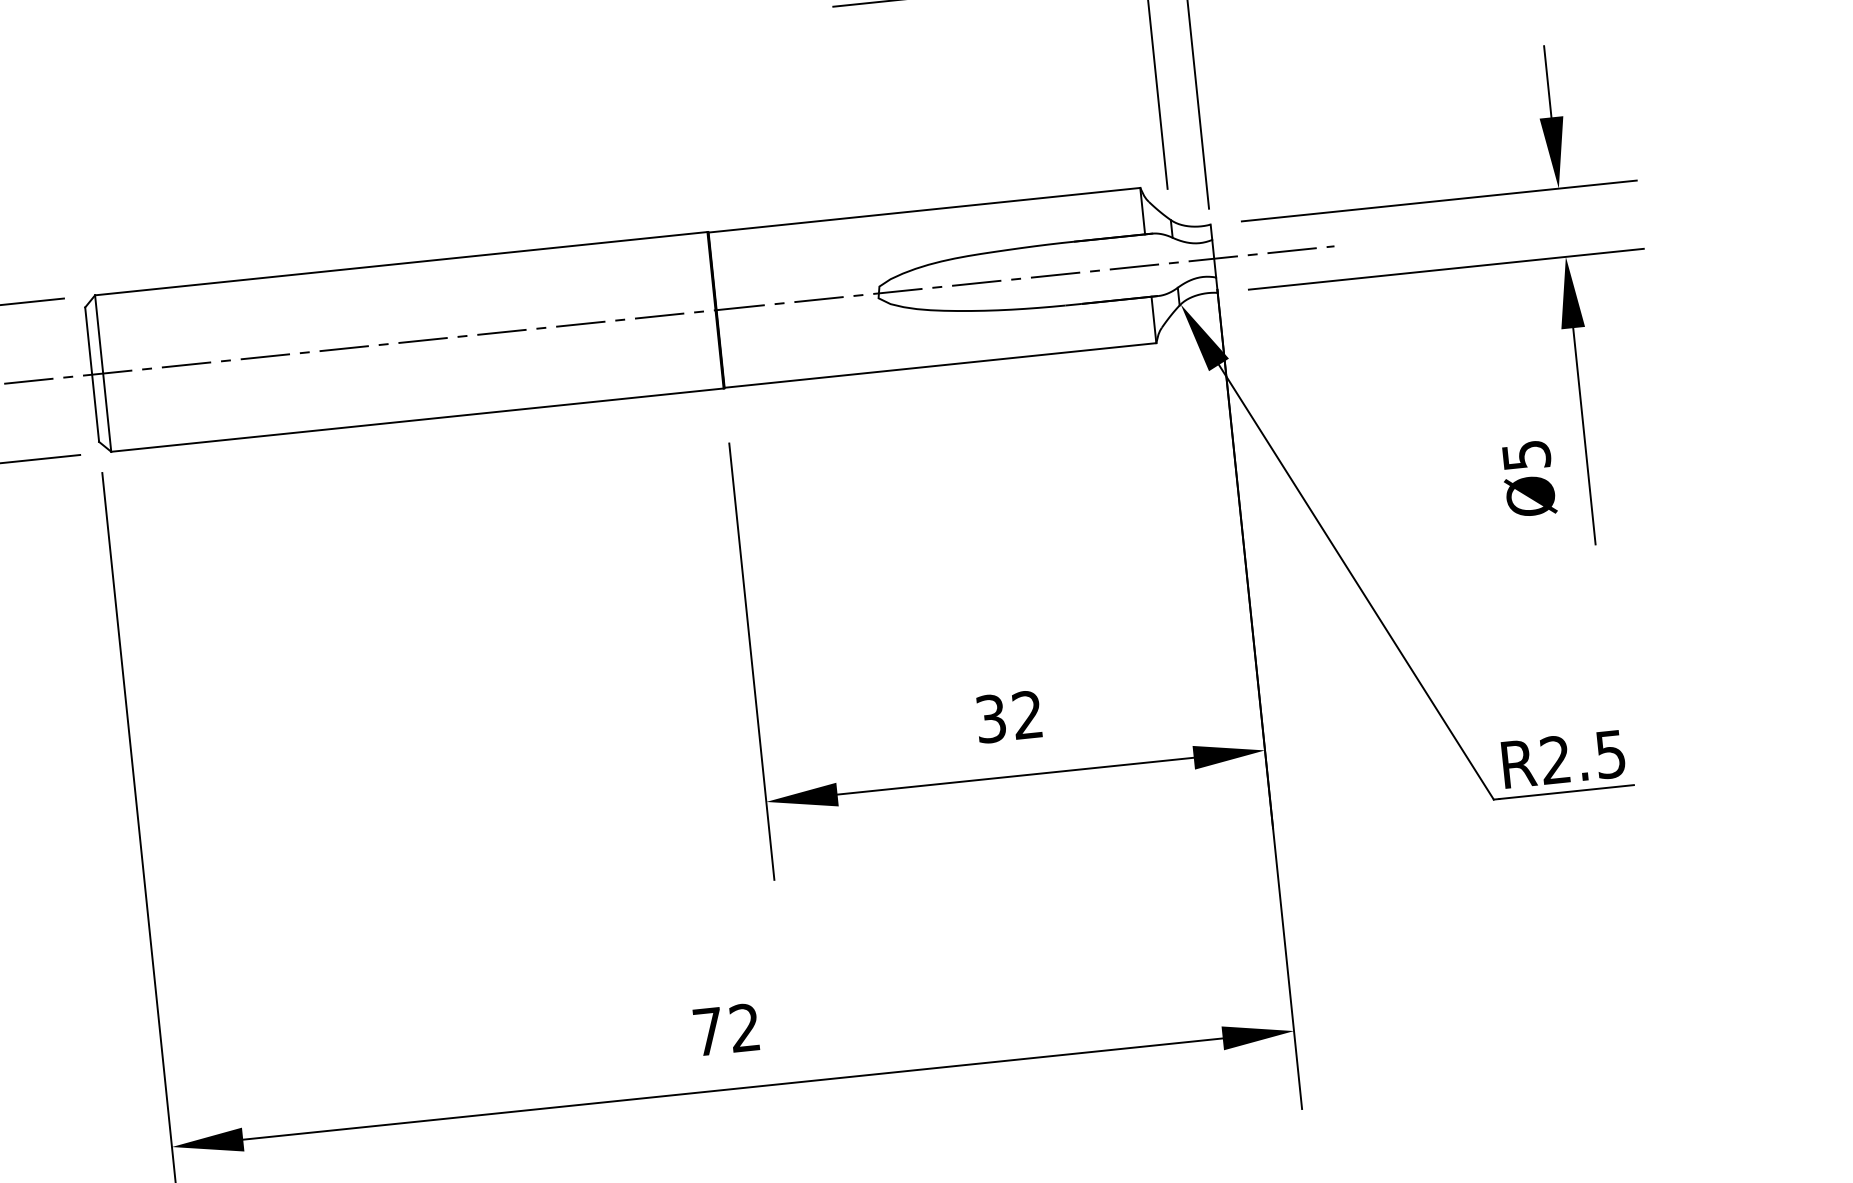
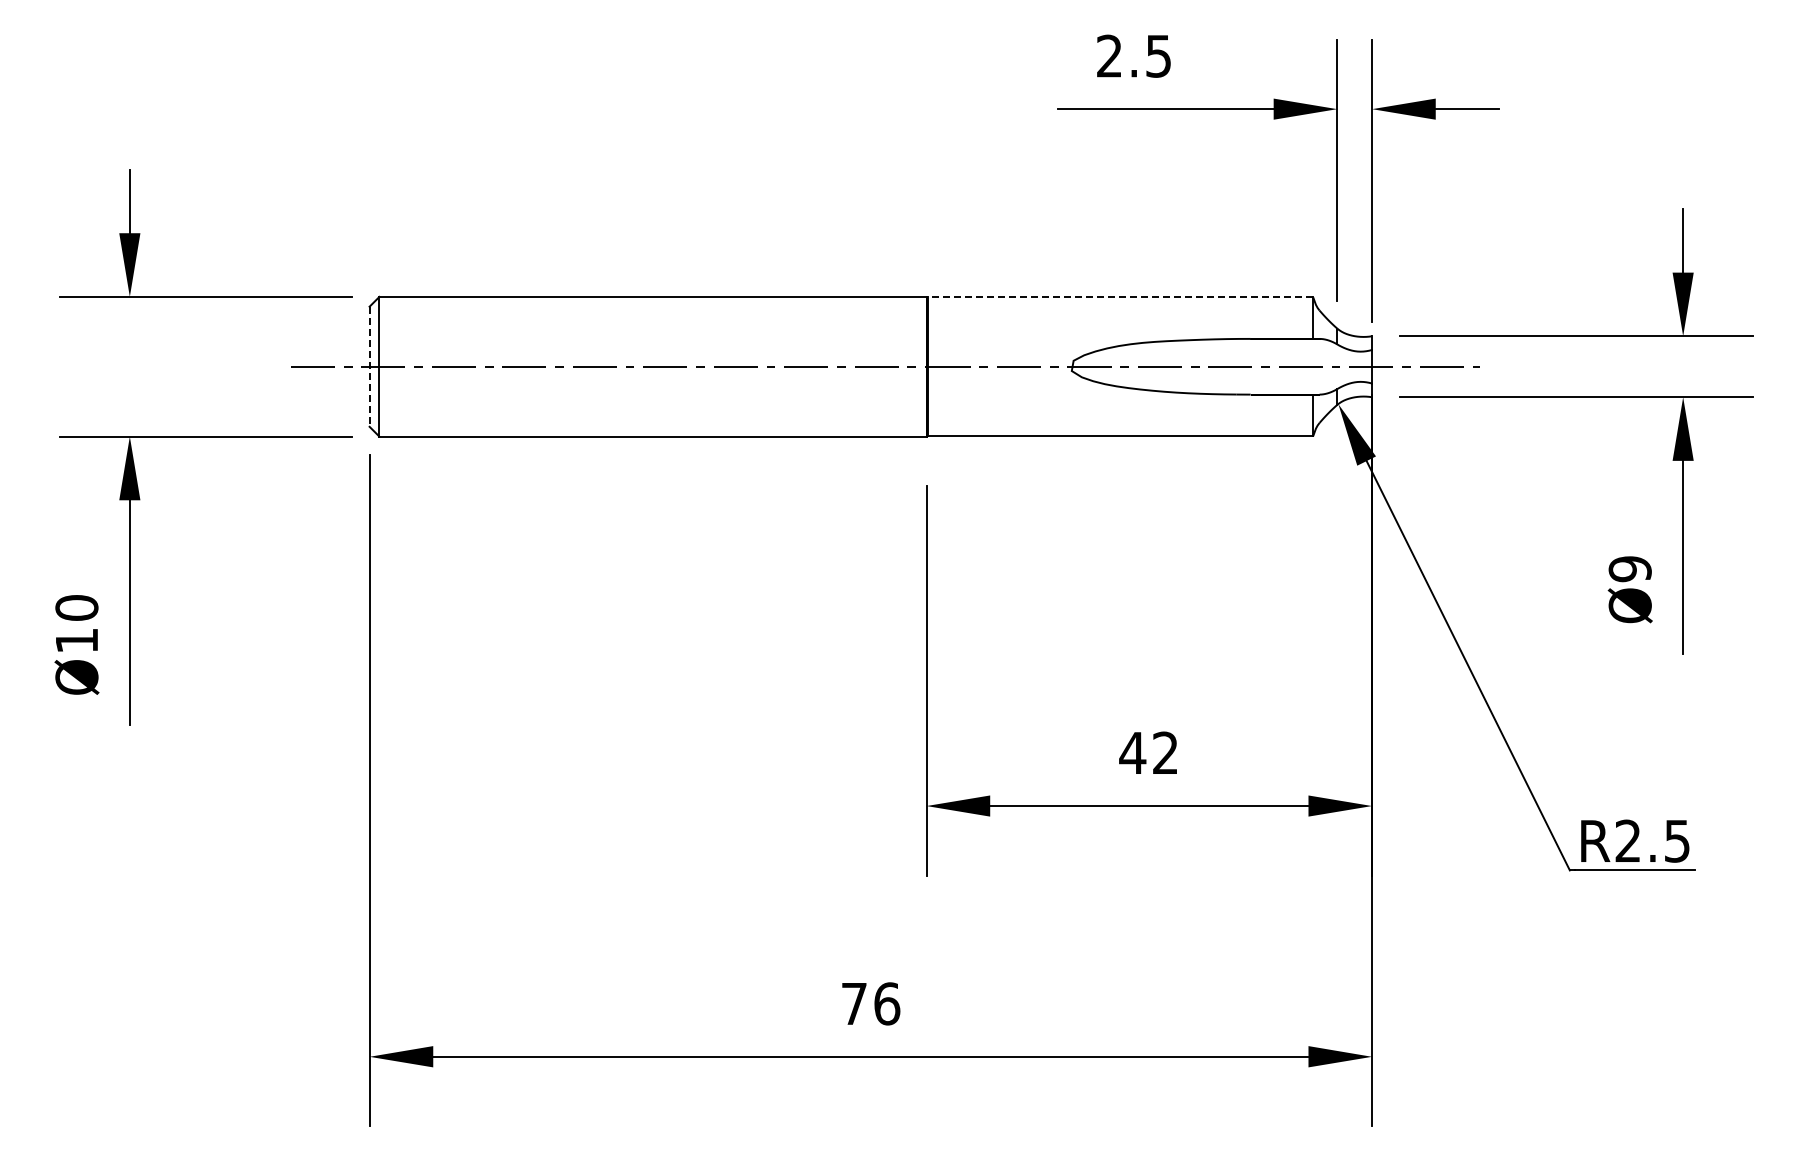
line: (924, 210) -> (1120, 297), solid -> dashed
line: (92, 375) -> (369, 367), solid -> dashed
text: (1525, 455) -> (1629, 569), Ø5 -> Ø9
text: (990, 718) -> (1132, 752), 32 -> 42
text: (745, 1027) -> (887, 1003), 72 -> 76

